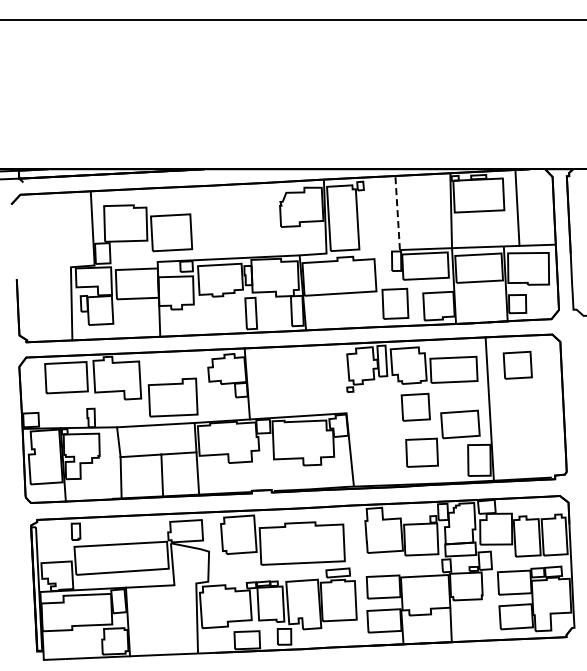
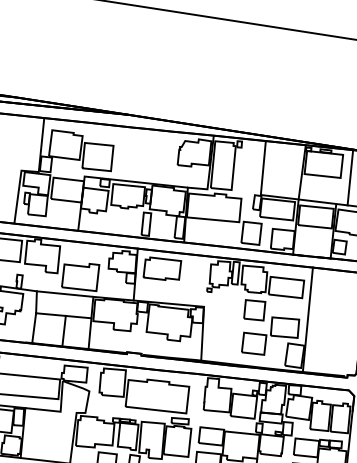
line: (397, 212) -> (263, 167), dashed -> solid
part: (517, 364) -> (332, 290), removed
part: (281, 371) -> (161, 269), added

